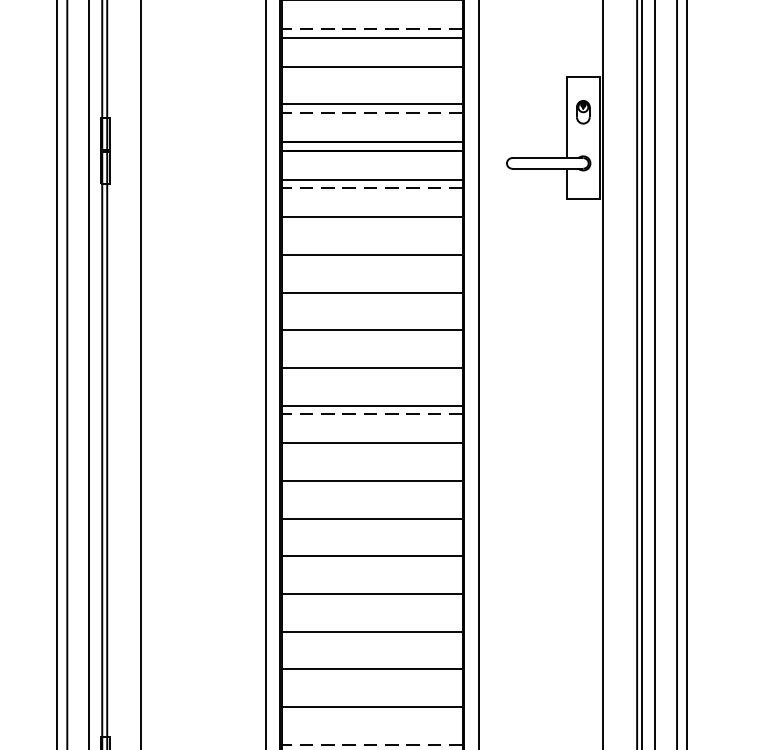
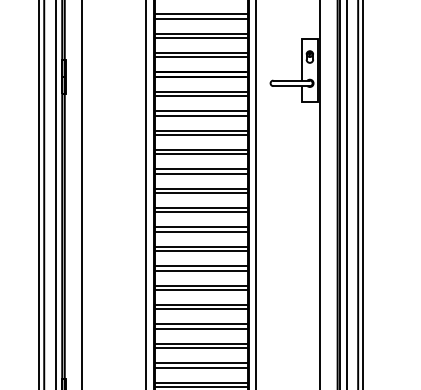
line: (372, 29) -> (201, 14), dashed -> solid
line: (370, 76) -> (200, 38), added
line: (372, 113) -> (201, 57), dashed -> solid
line: (372, 188) -> (201, 96), dashed -> solid
line: (370, 225) -> (200, 115), added
line: (370, 262) -> (200, 134), added
line: (370, 301) -> (200, 154), added
line: (370, 338) -> (200, 173), added
line: (370, 377) -> (200, 193), added
line: (372, 414) -> (201, 212), dashed -> solid
line: (370, 451) -> (200, 231), added
line: (370, 489) -> (200, 251), added
line: (370, 526) -> (200, 270), added
line: (370, 565) -> (200, 290), added
line: (370, 602) -> (200, 309), added
line: (370, 639) -> (200, 328), added
line: (370, 678) -> (200, 348), added
line: (370, 715) -> (200, 367), added
line: (372, 744) -> (201, 382), dashed -> solid

